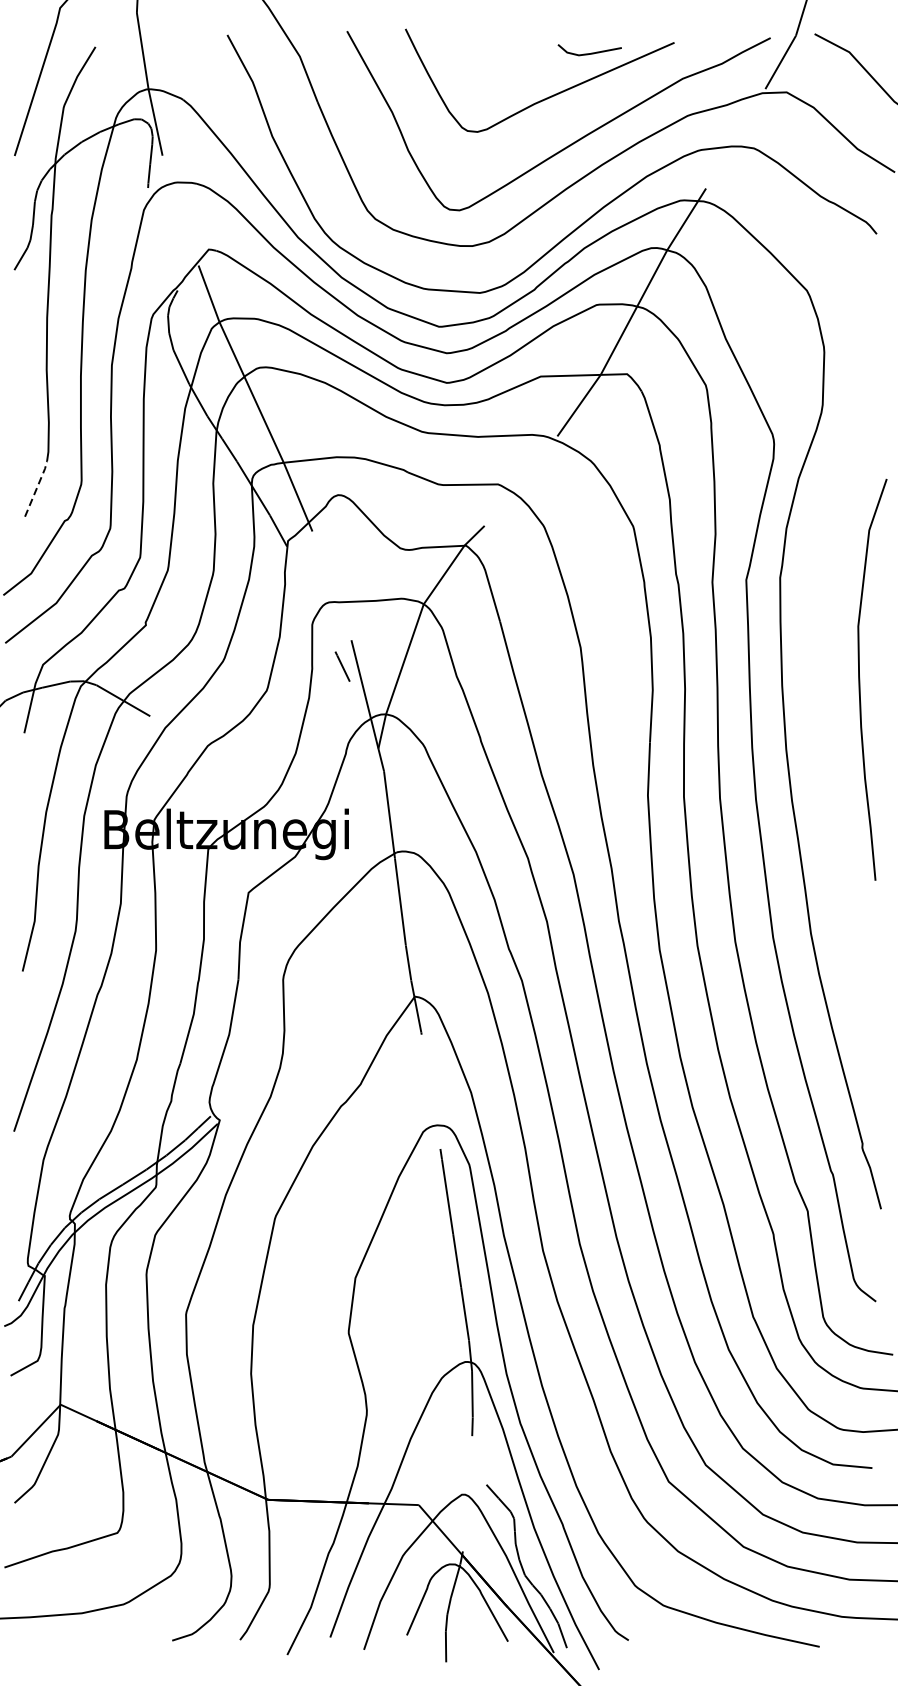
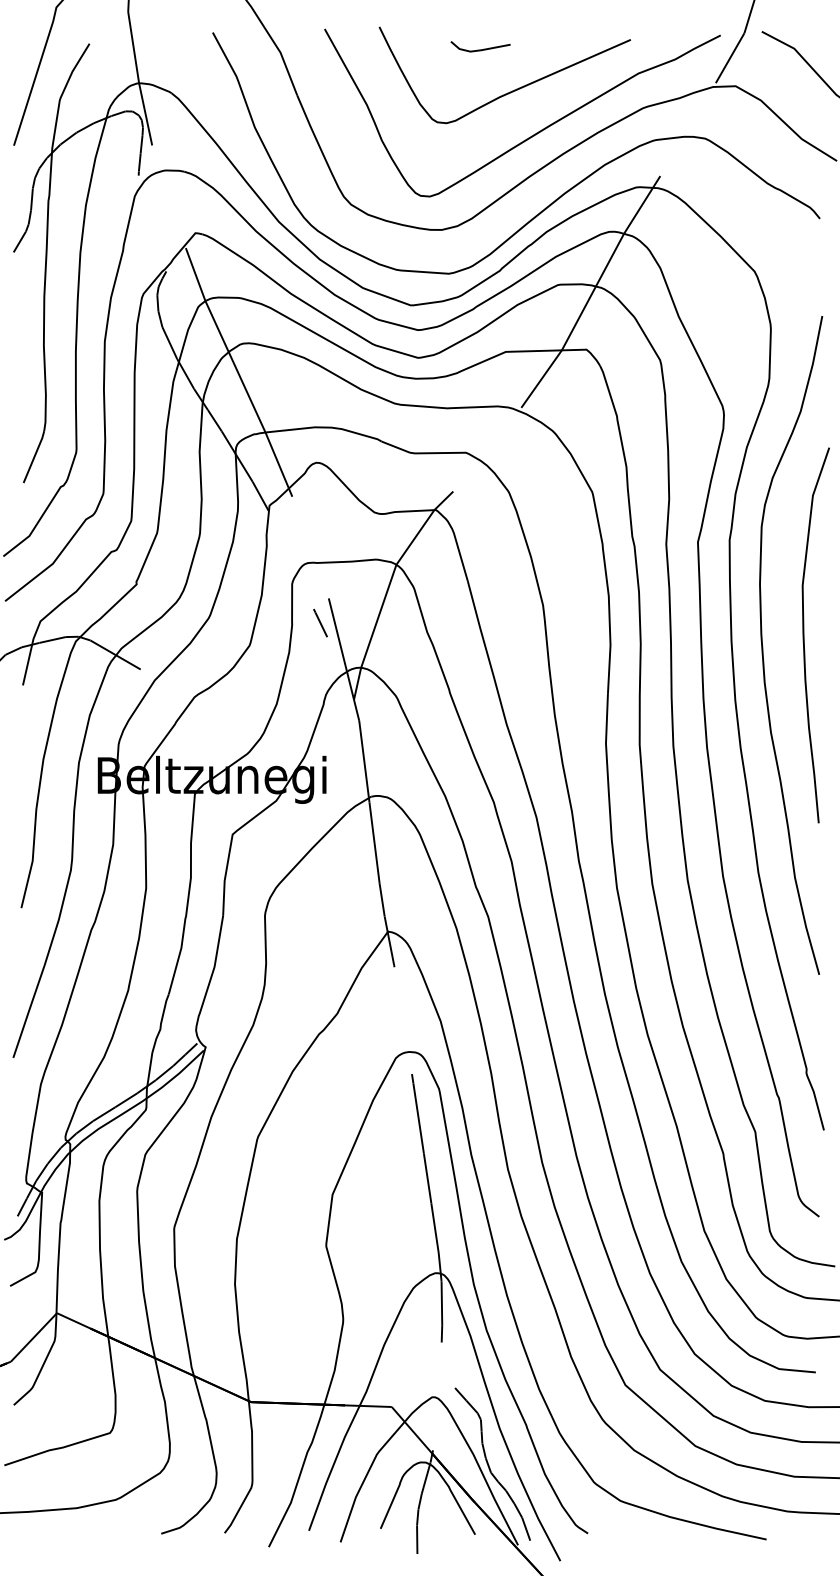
line: (589, 53) -> (480, 49), moved
line: (36, 488) -> (34, 456), dashed -> solid
curve: (816, 691) -> (763, 646), added

